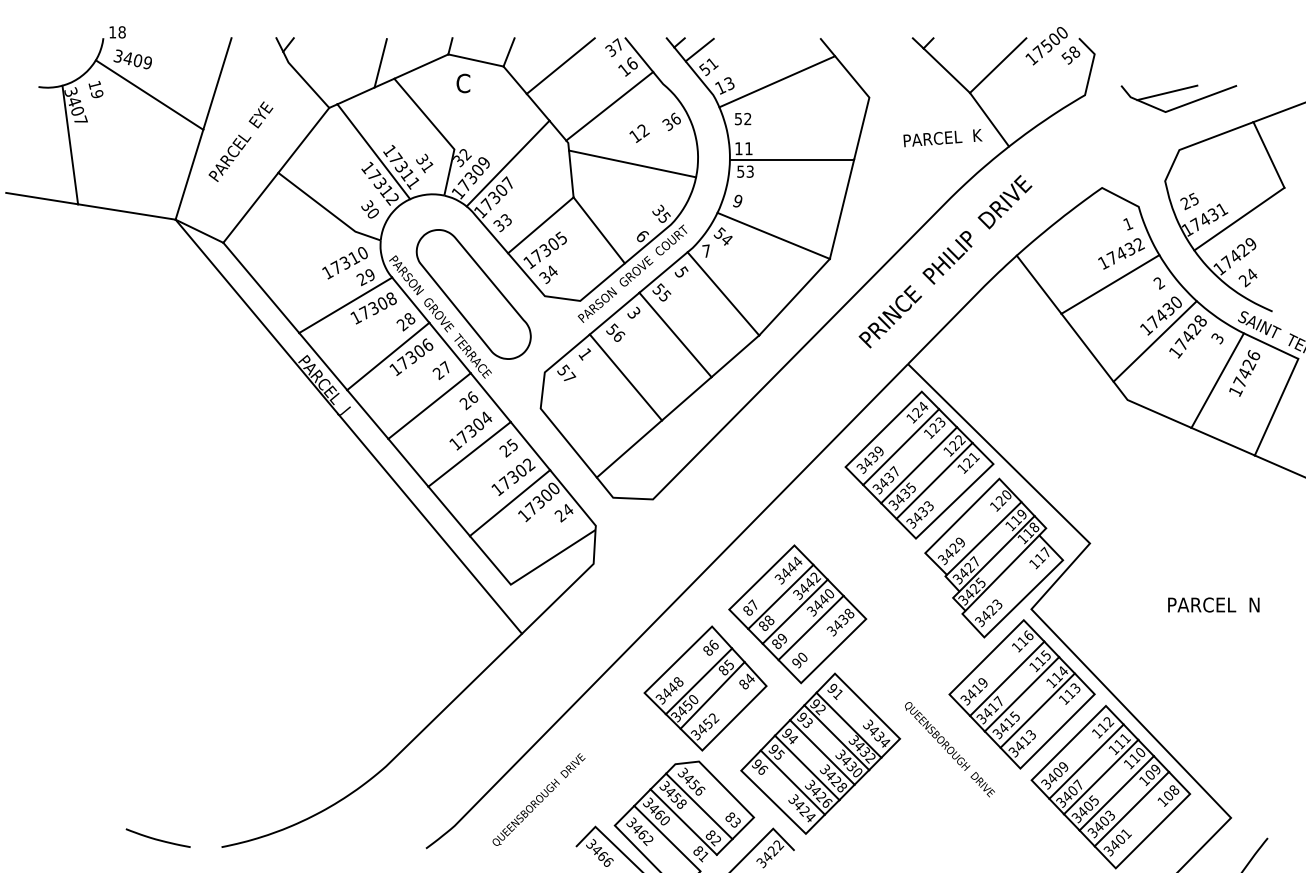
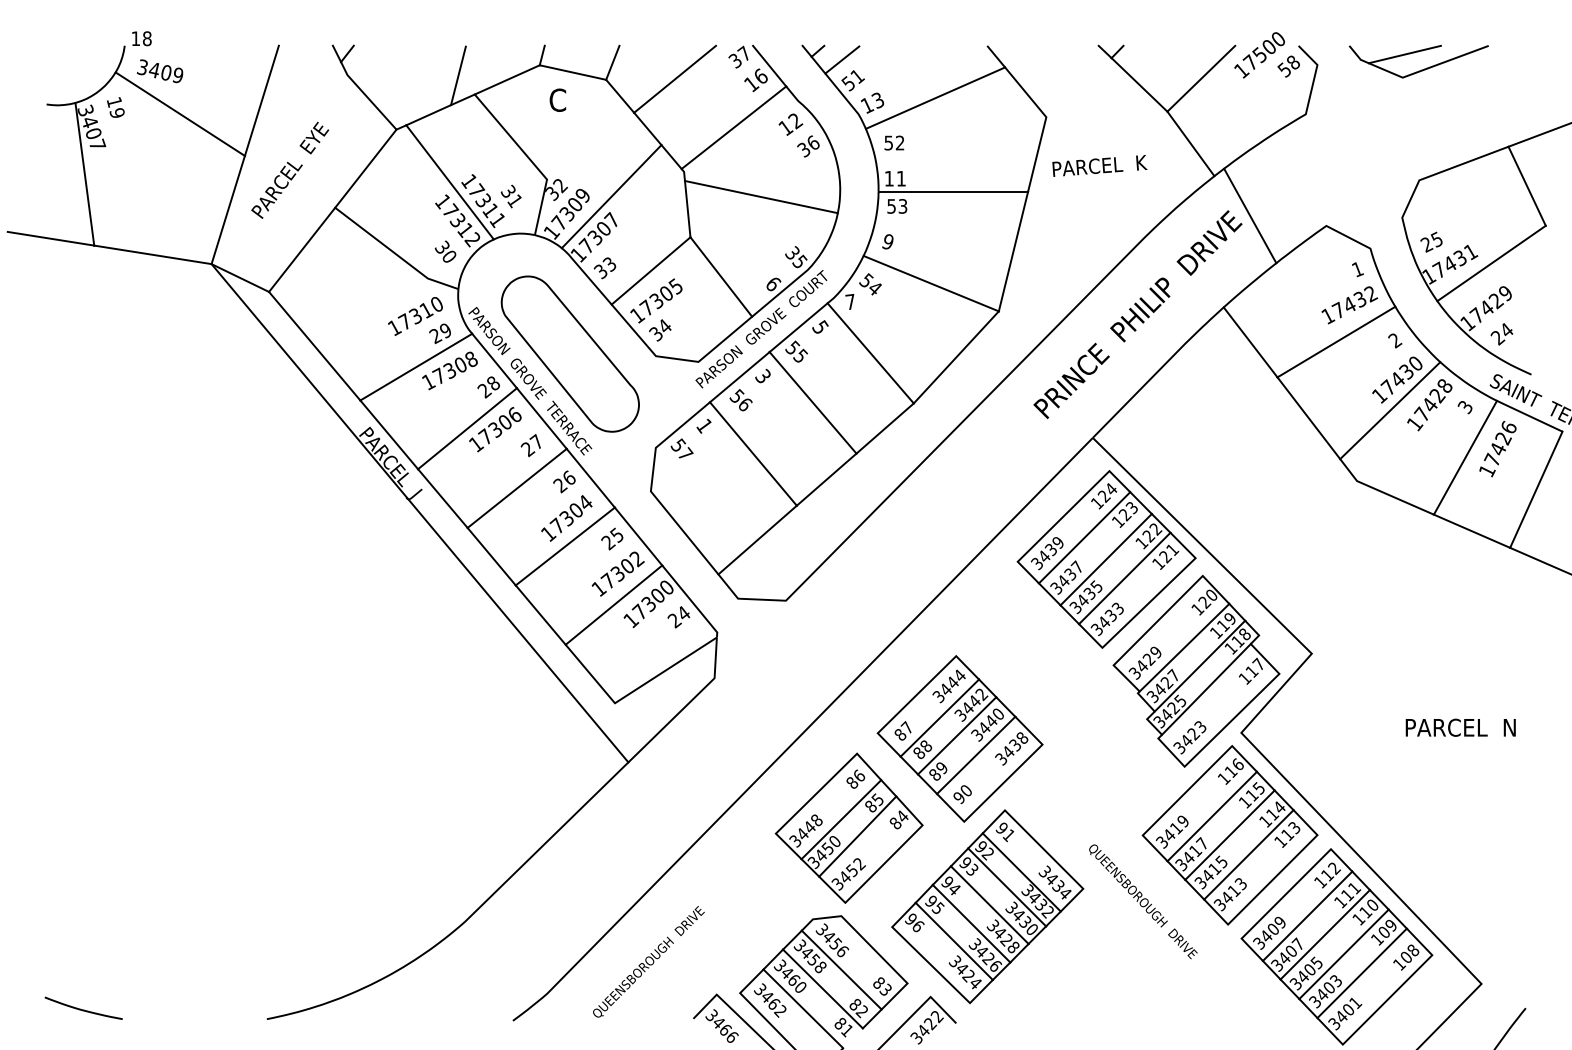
part: (1181, 105) -> (1421, 69), moved
text: (639, 133) -> (790, 124), moved
text: (942, 137) -> (1099, 165), moved
line: (1039, 179) -> (1250, 215), added
curve: (158, 839) -> (83, 1009), moved

